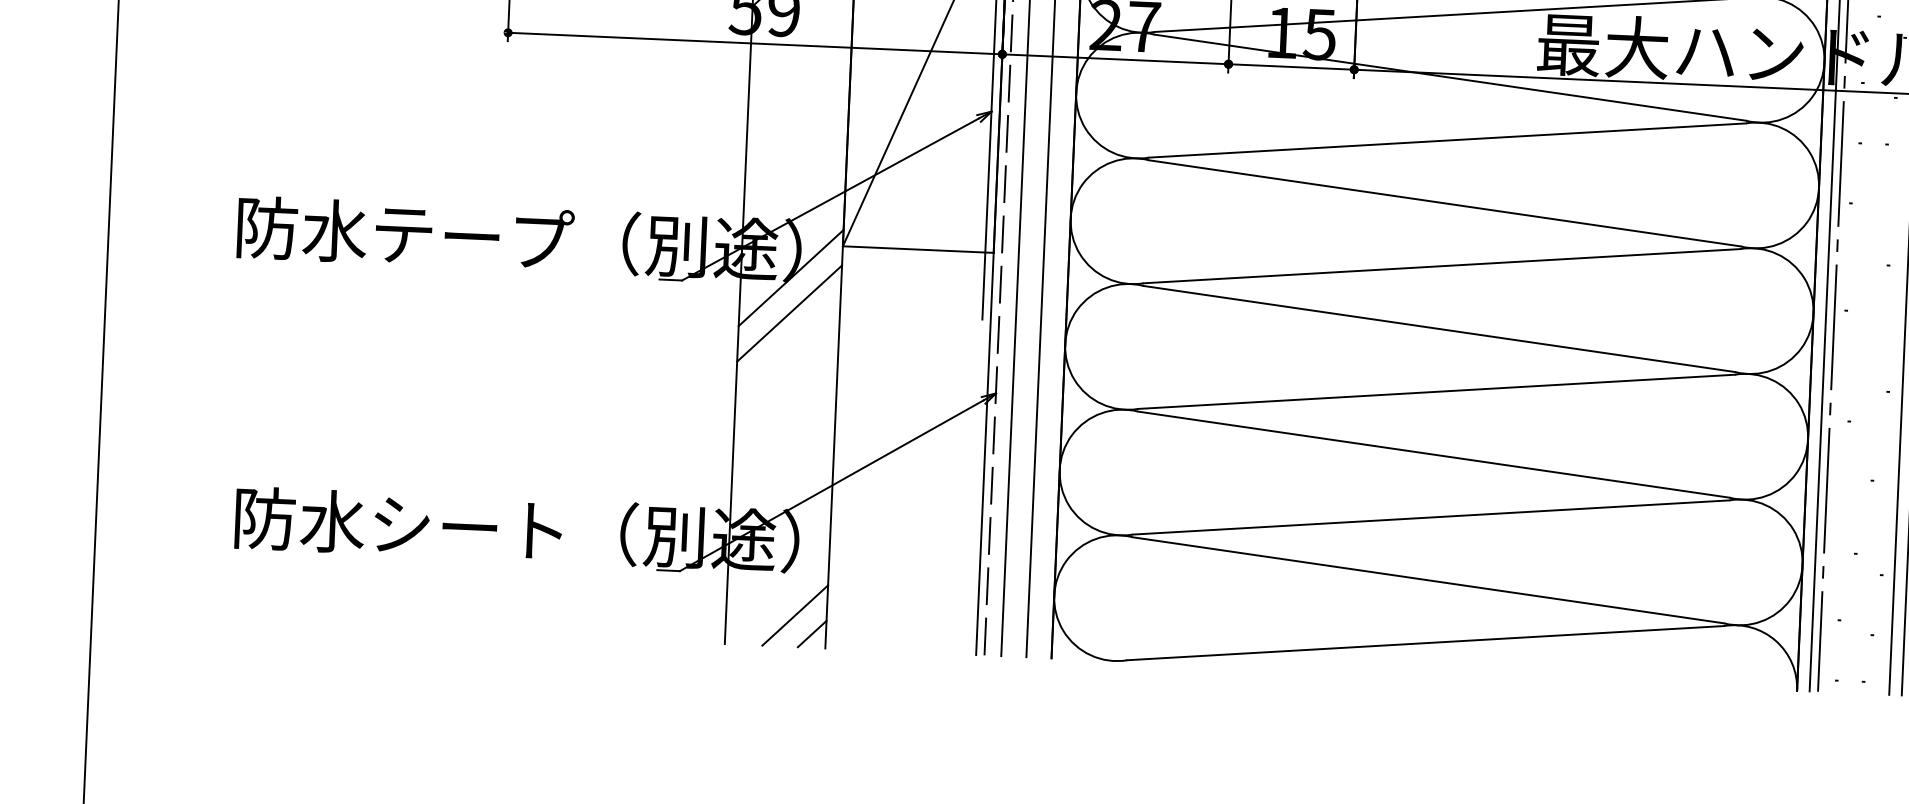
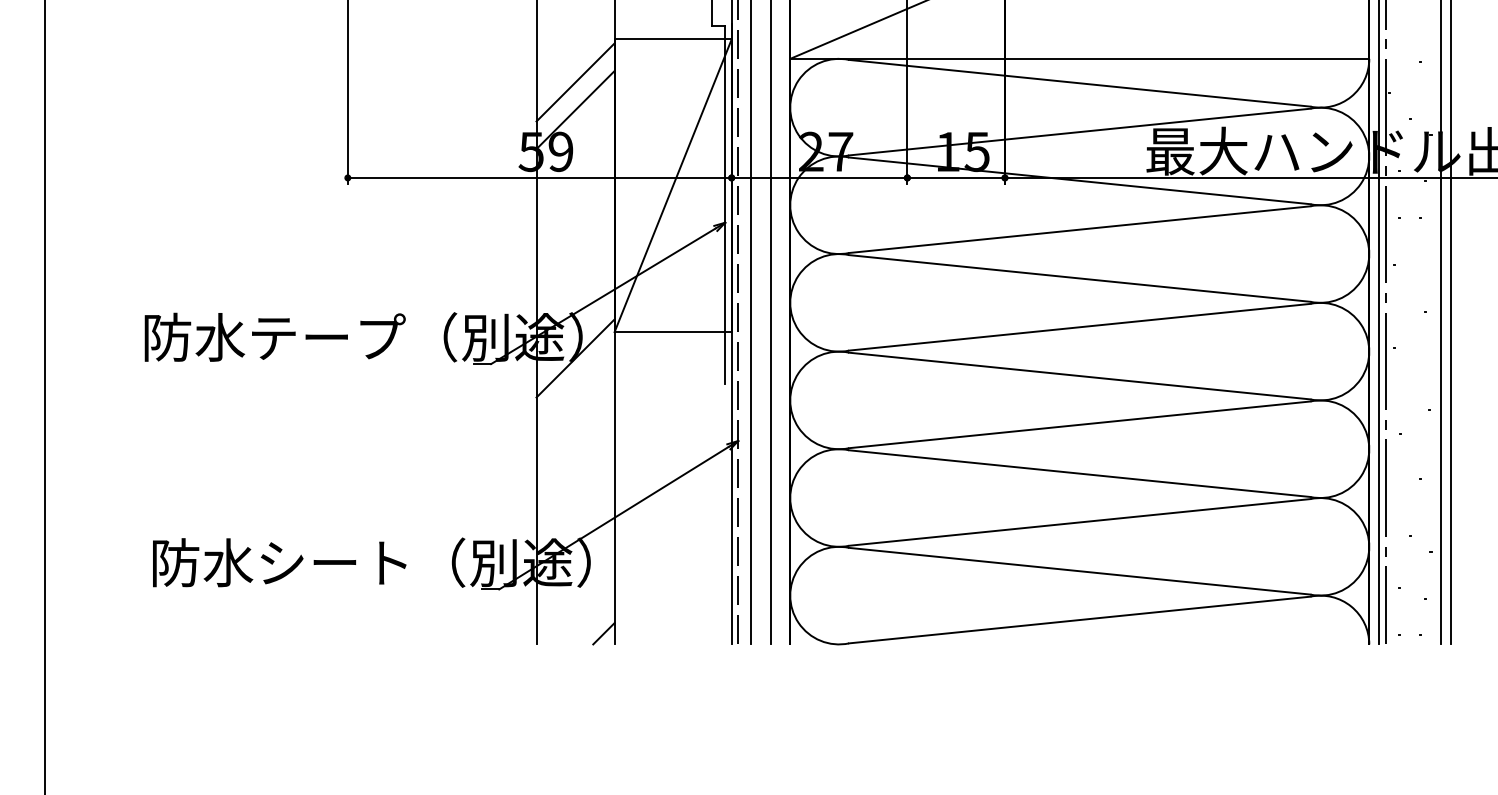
line: (789, 314) -> (575, 386), removed
line: (794, 614) -> (589, 619), removed

